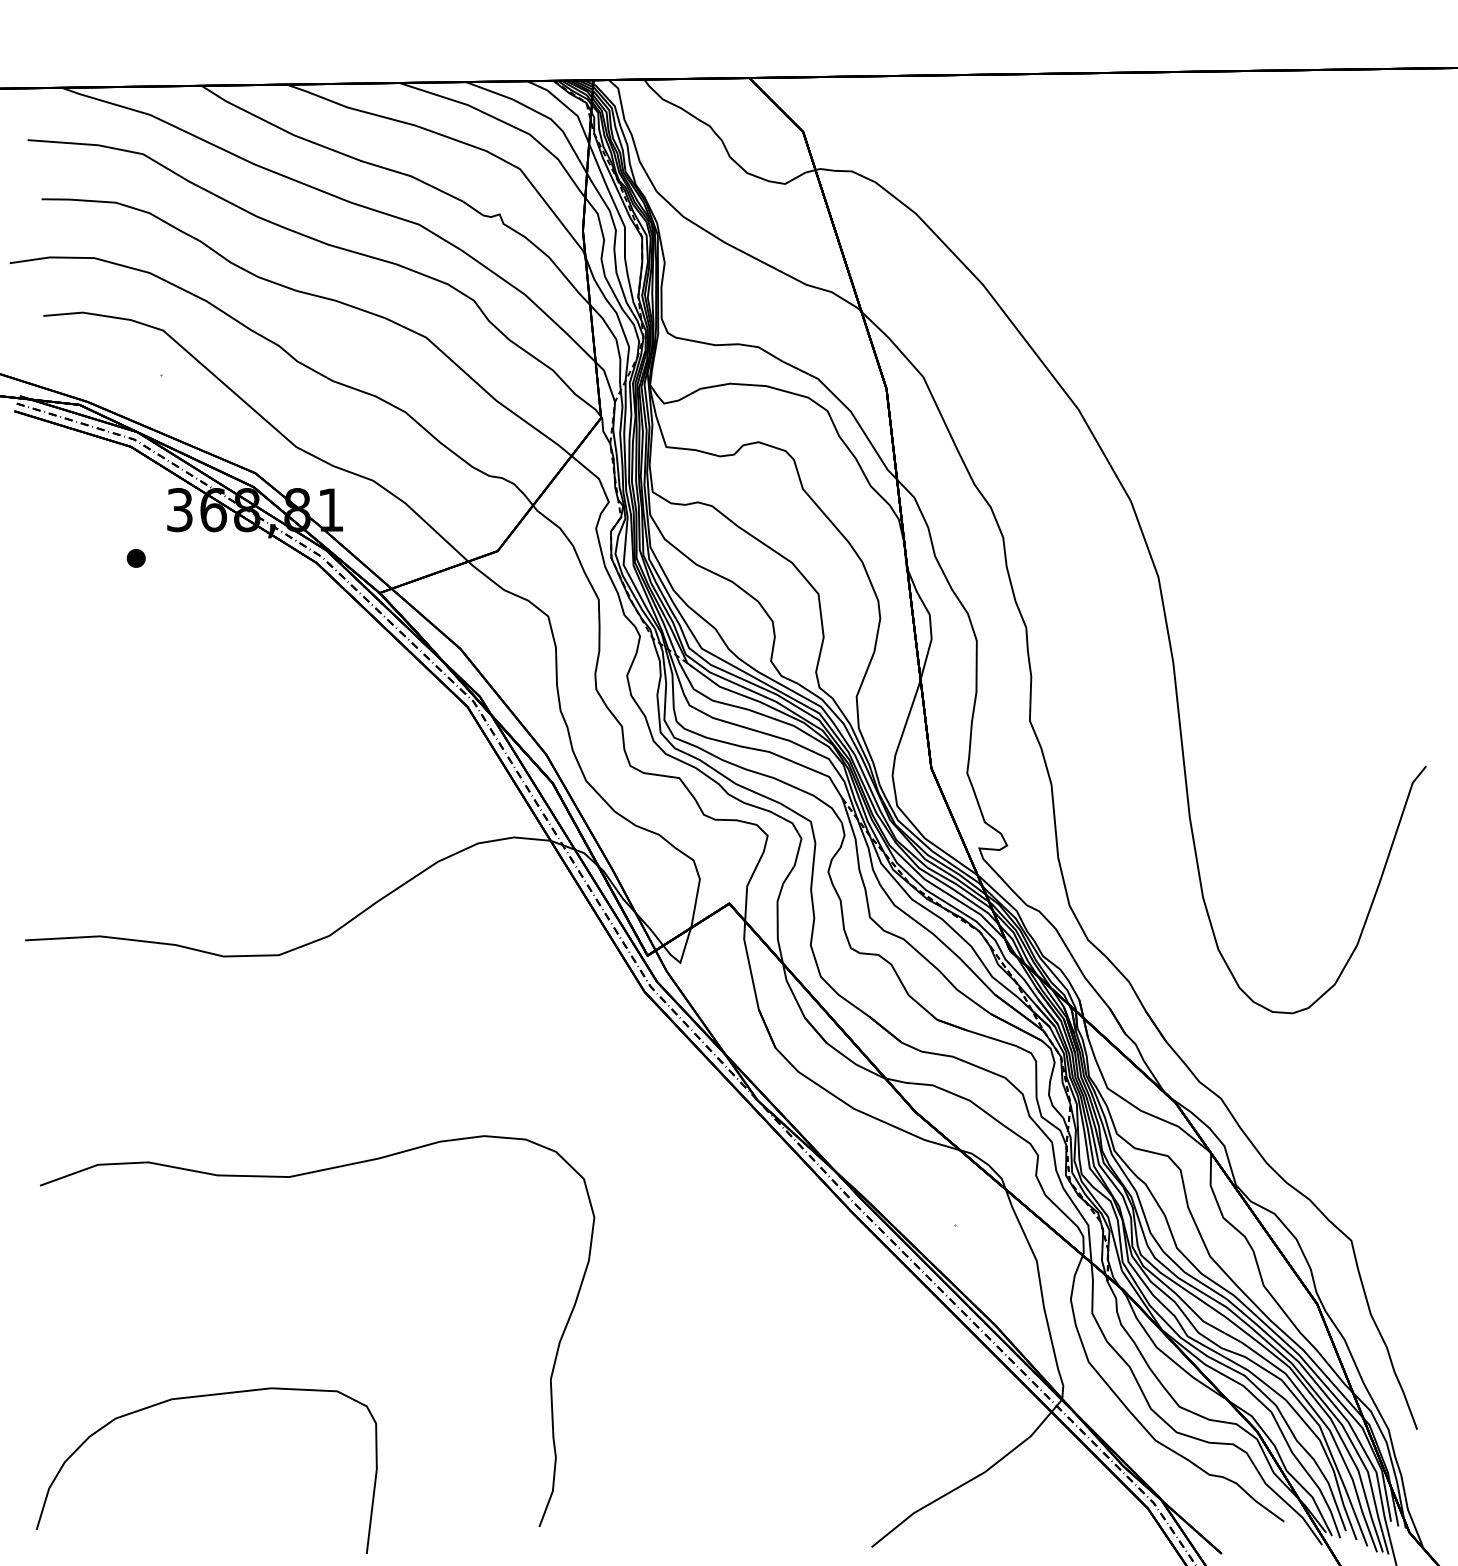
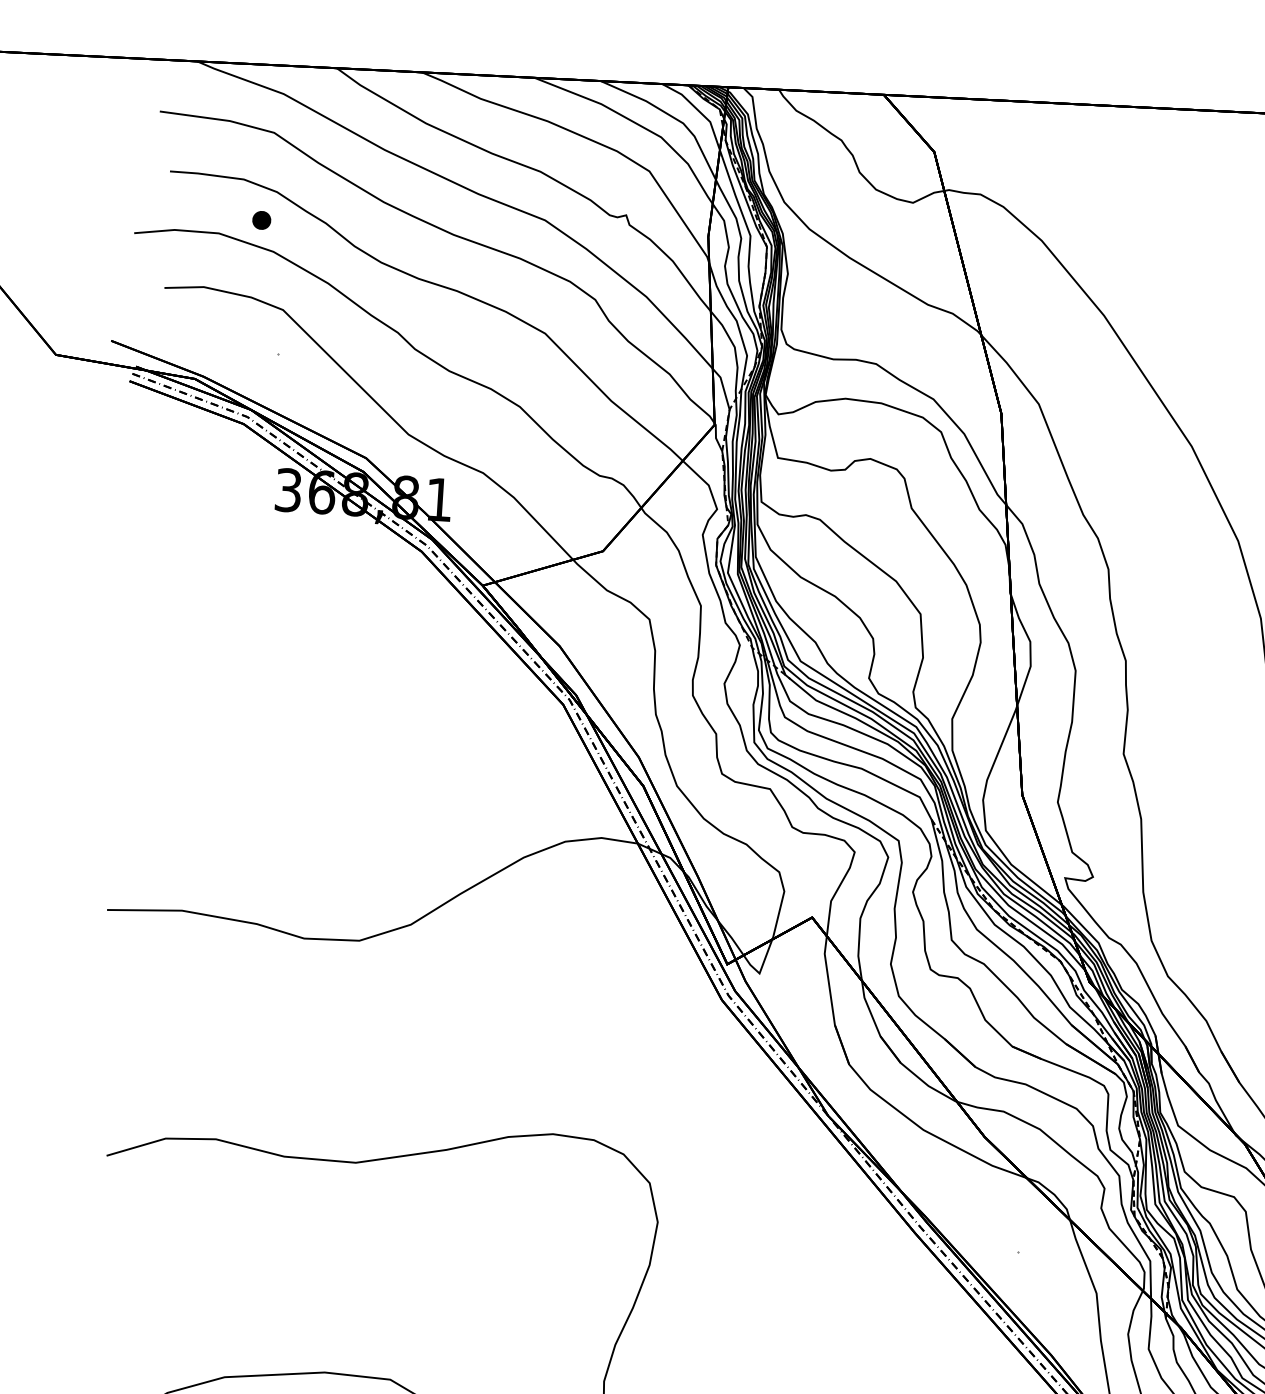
part: (135, 558) -> (261, 220), moved

